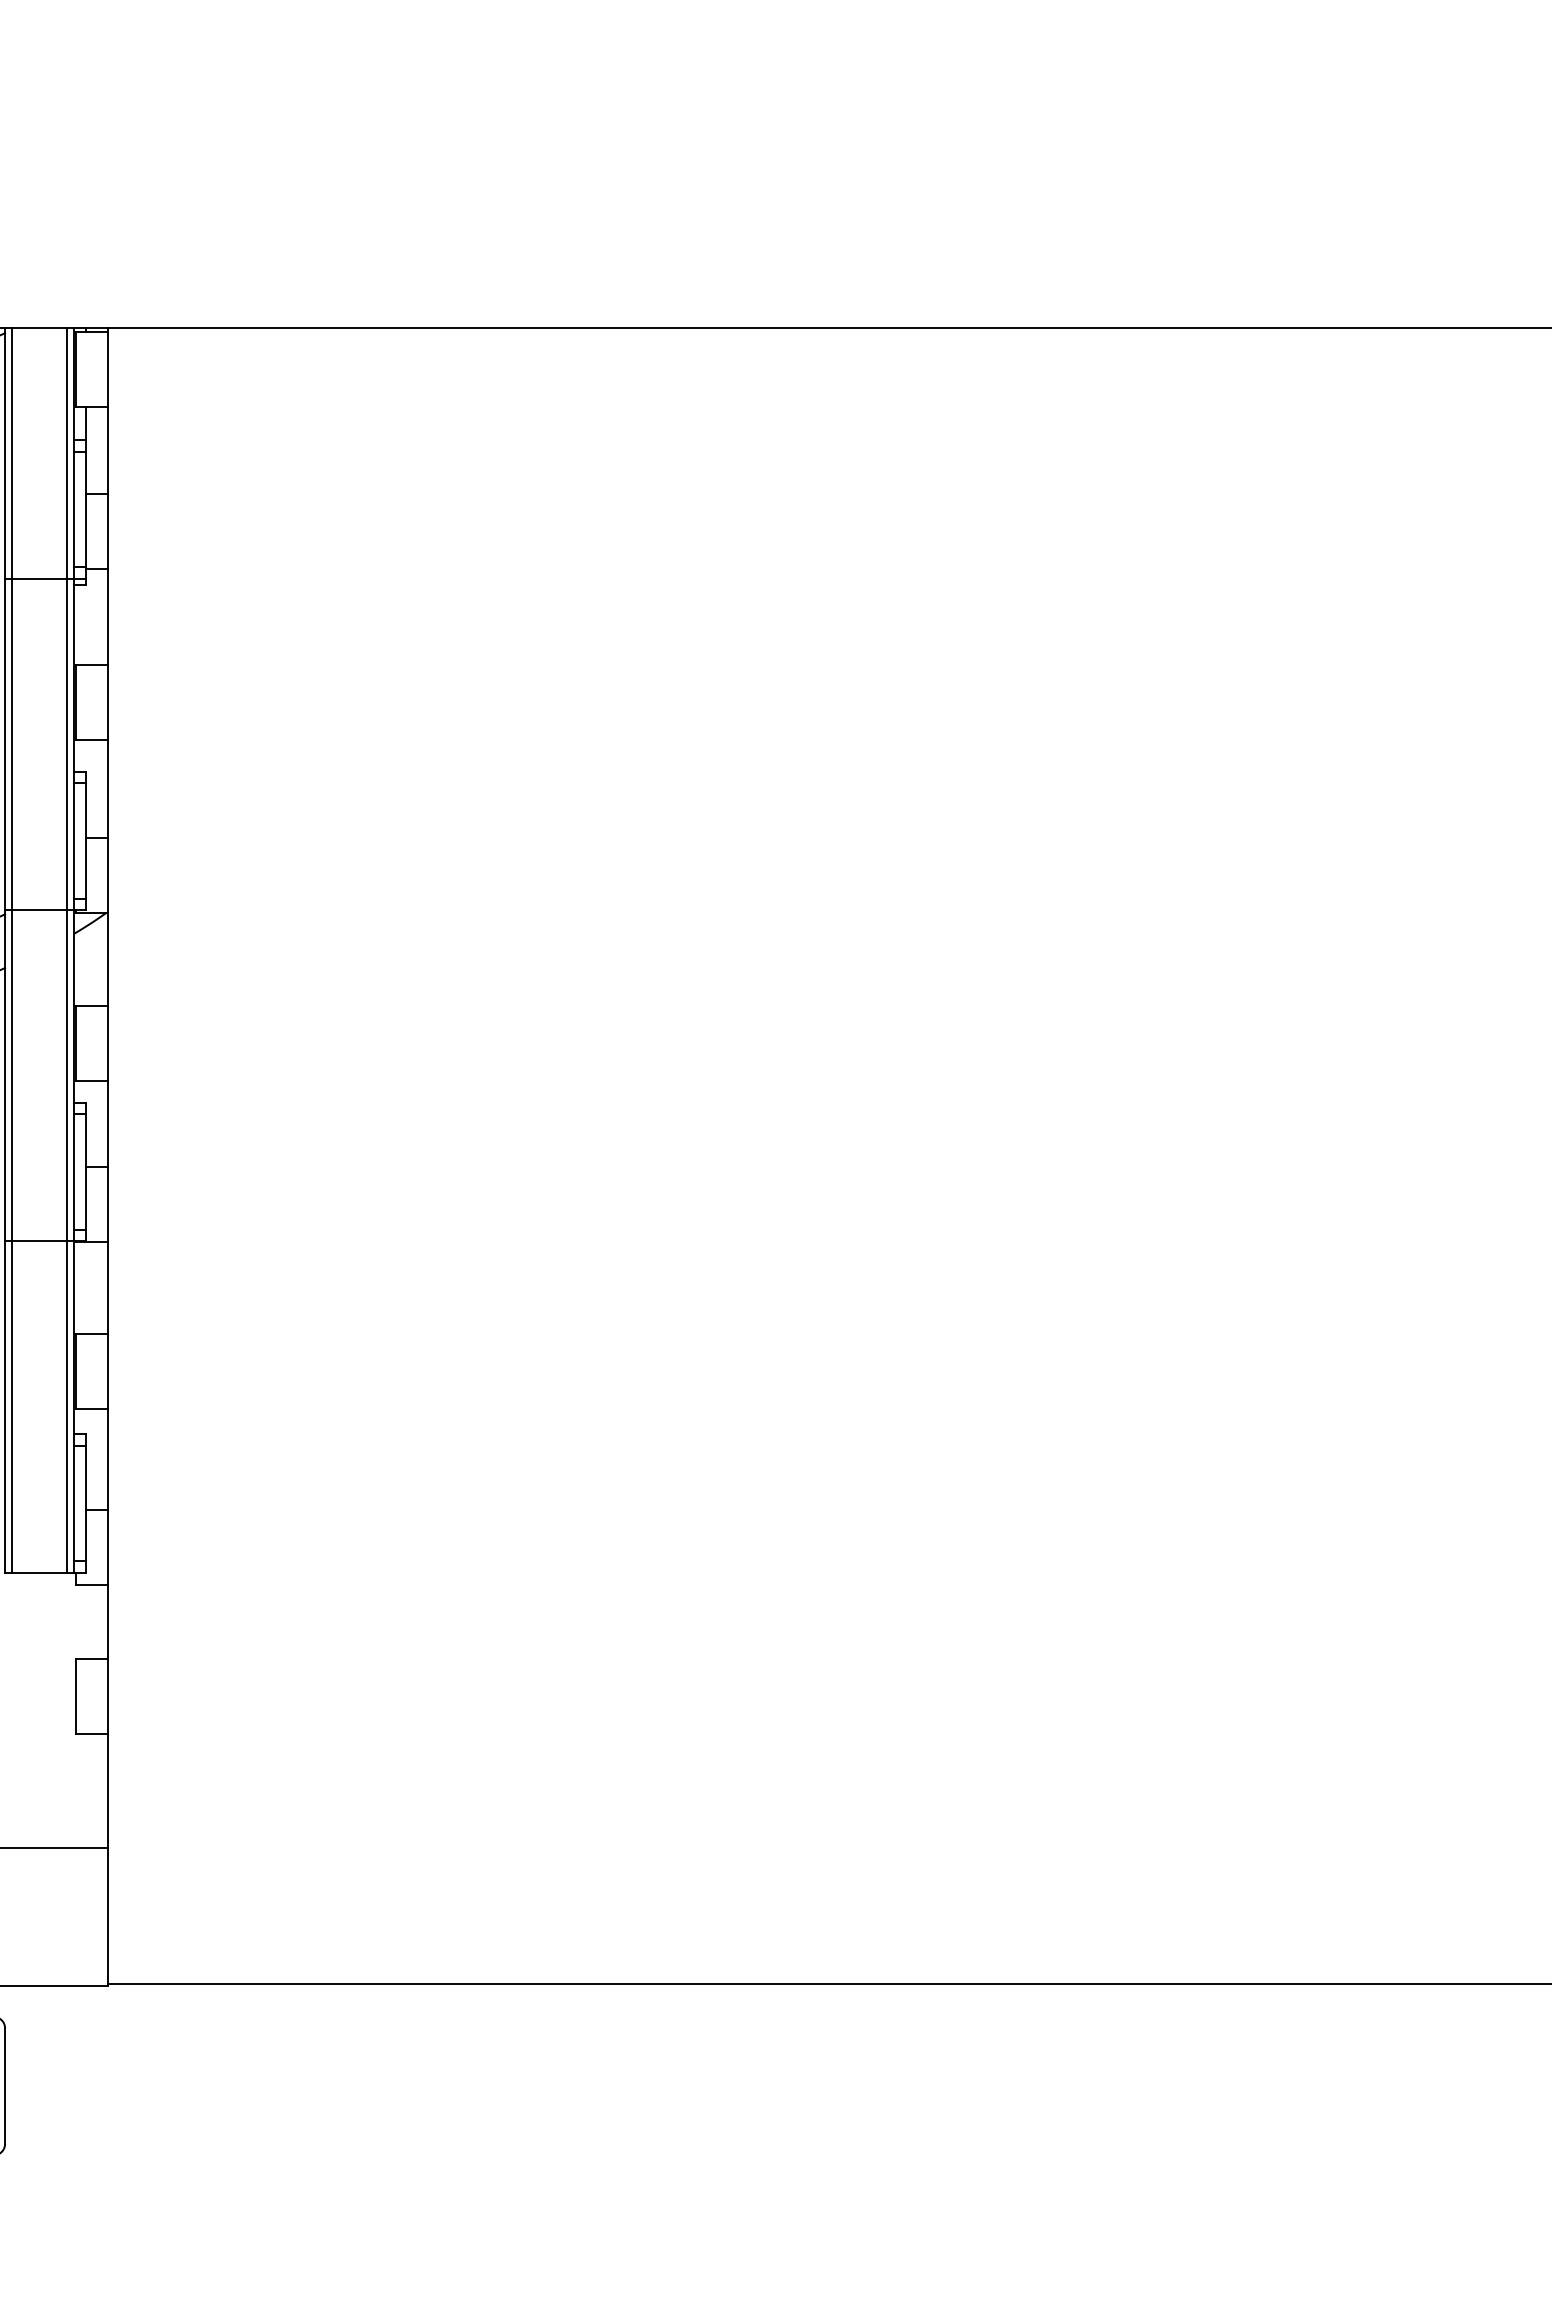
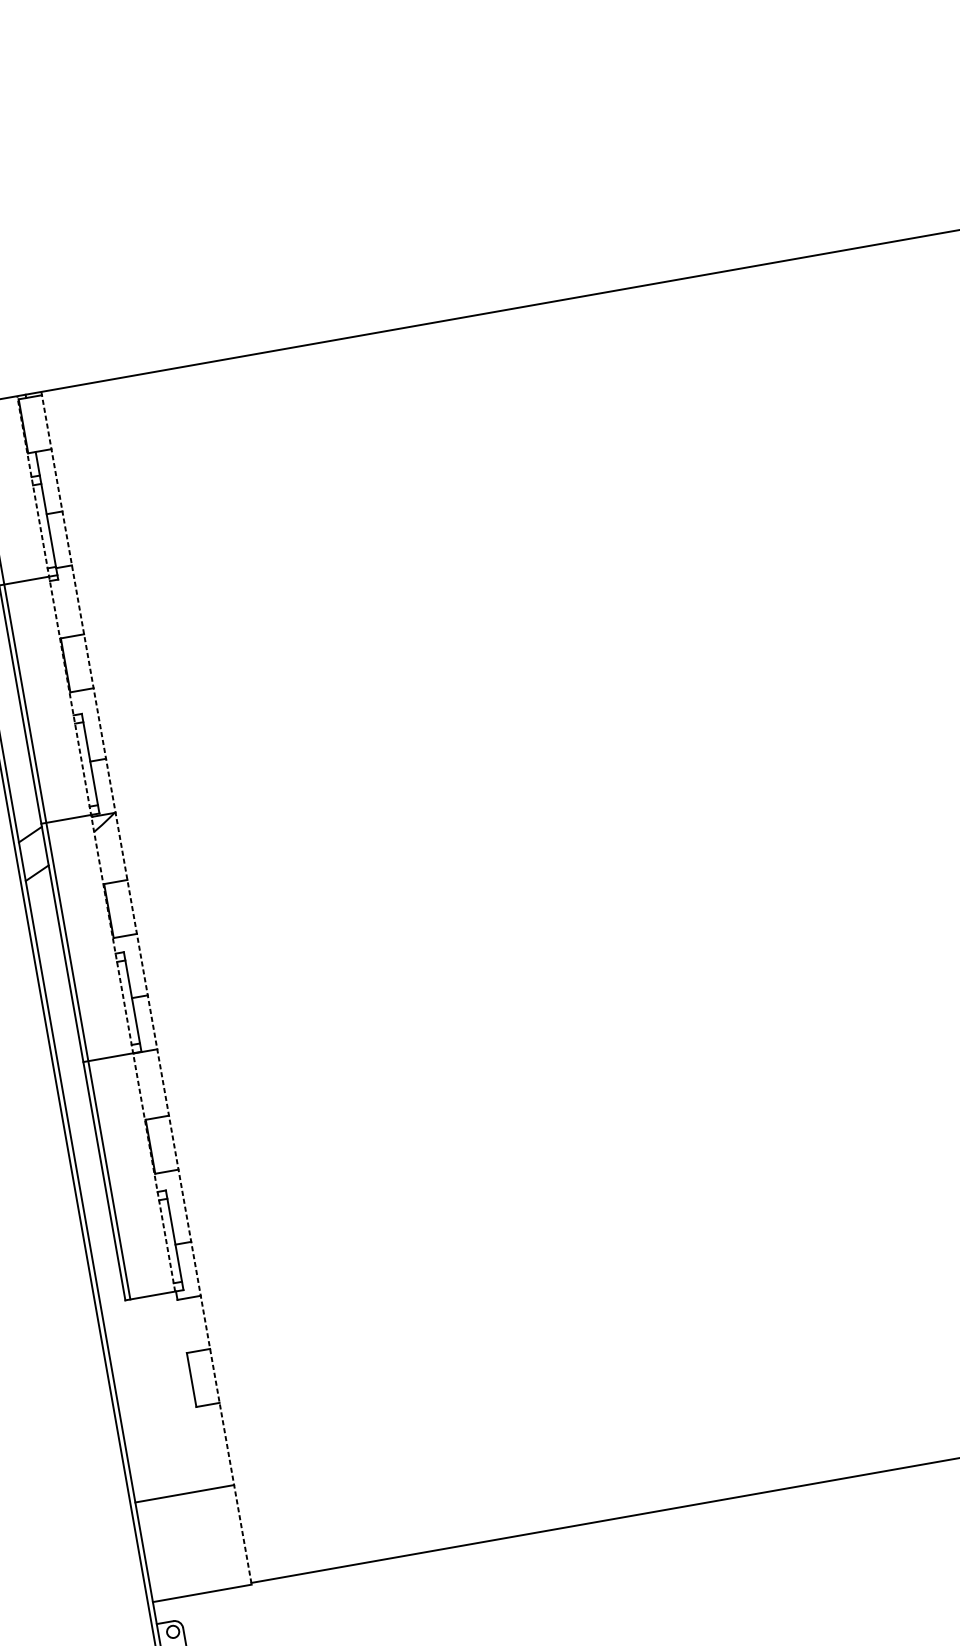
line: (67, 949) -> (91, 844), removed
line: (74, 950) -> (96, 844), solid -> dashed
line: (107, 1157) -> (146, 988), solid -> dashed

